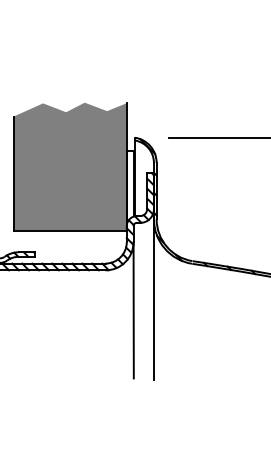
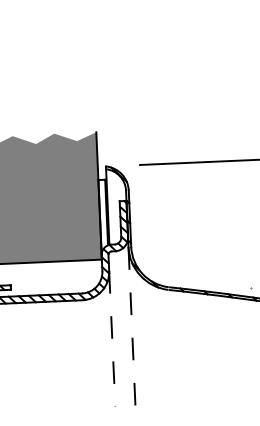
line: (153, 300) -> (131, 328), solid -> dashed
line: (133, 310) -> (112, 339), solid -> dashed

